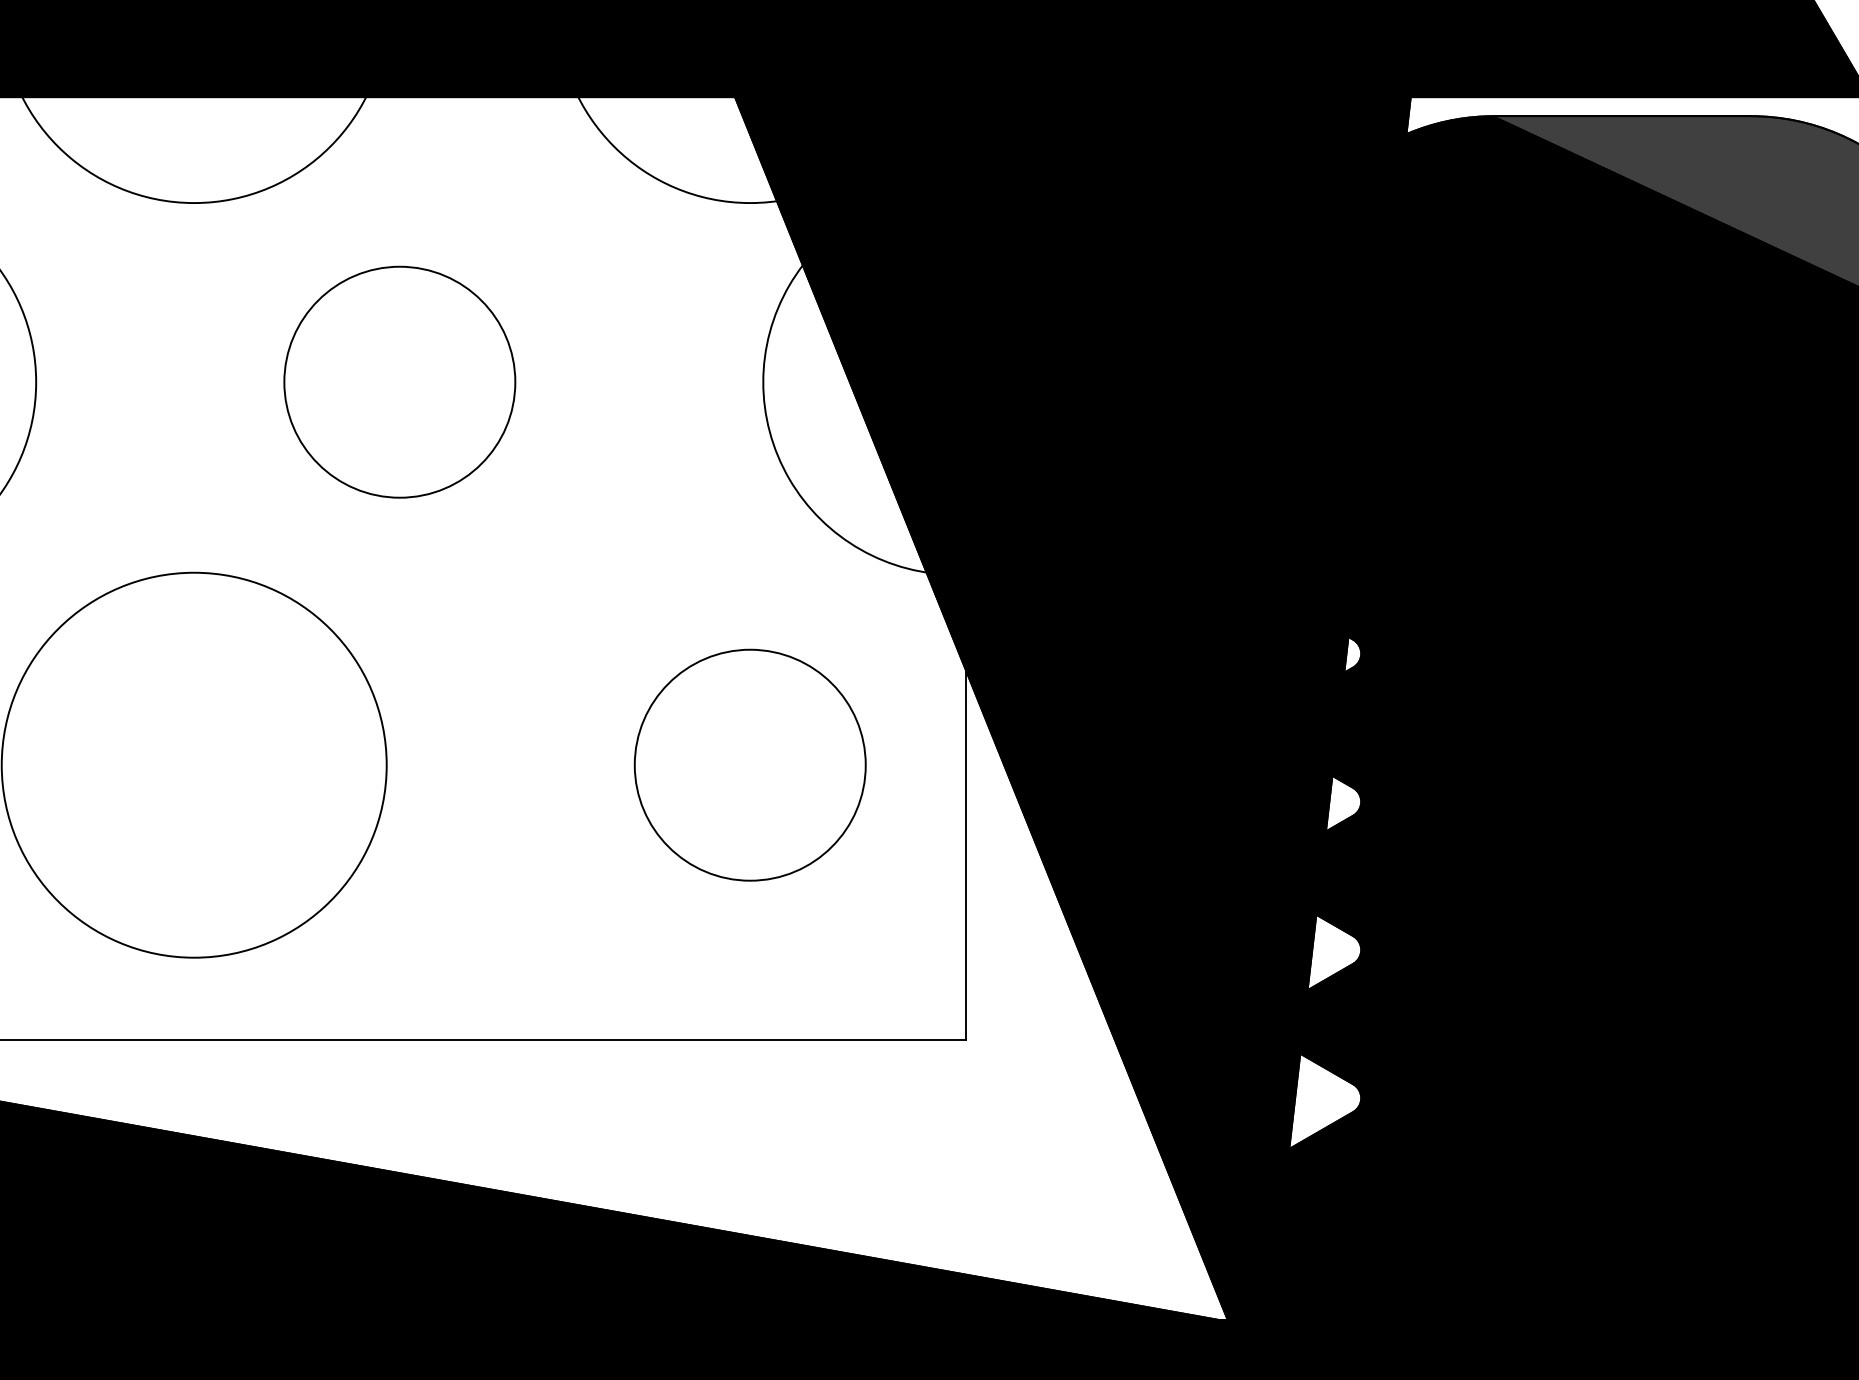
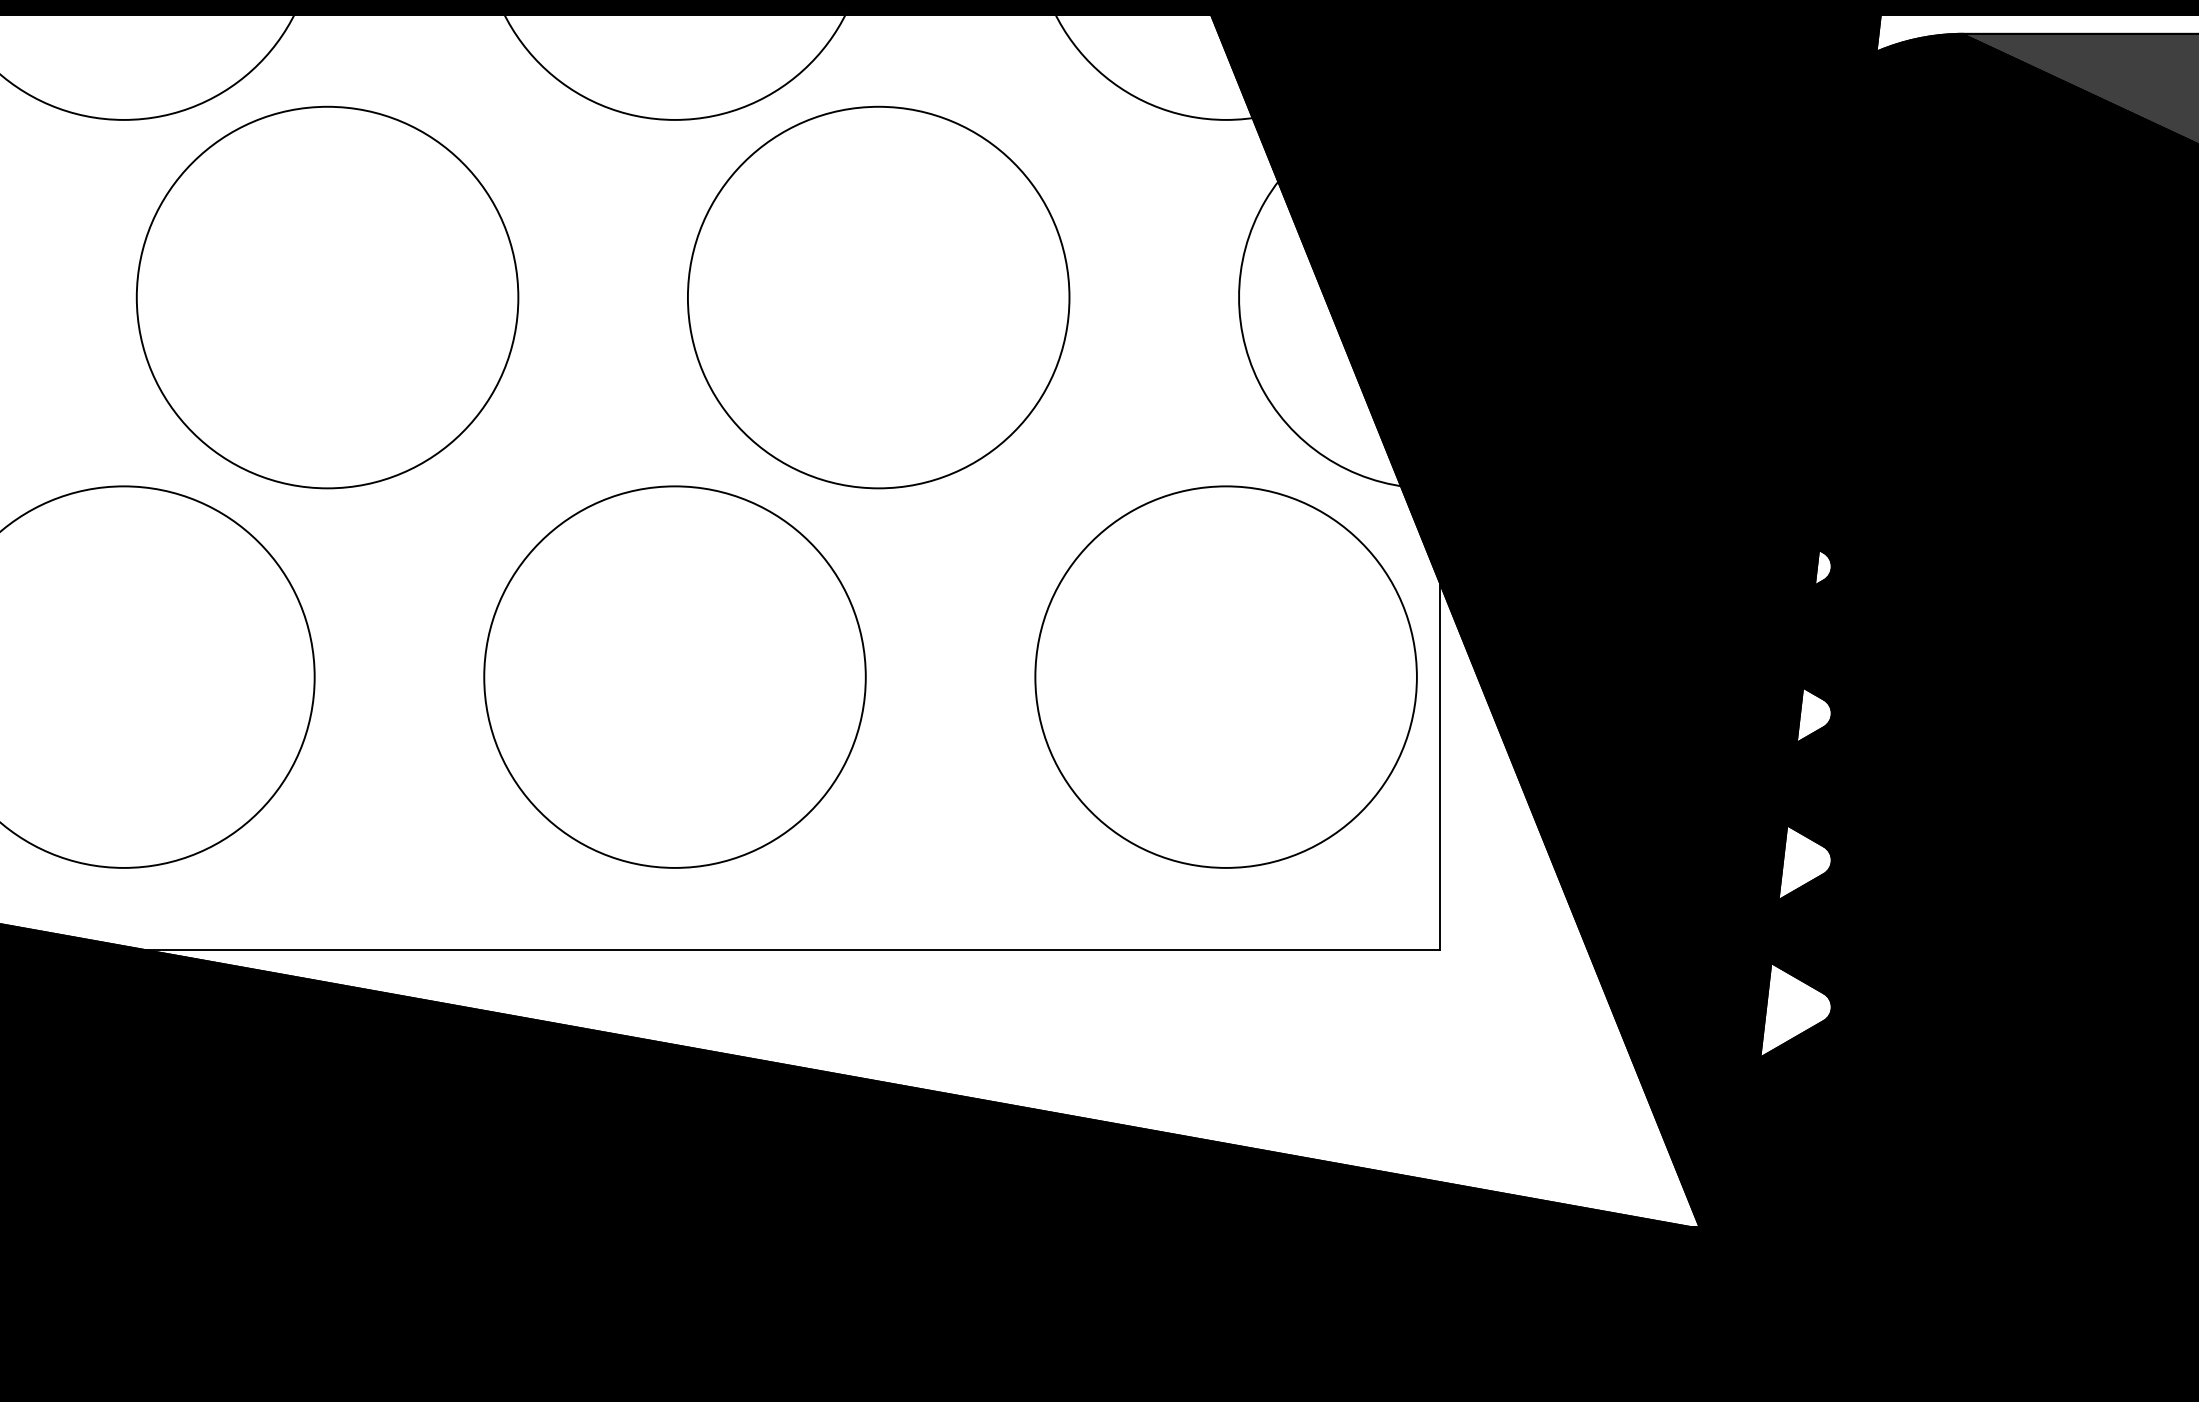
circle: (399, 382) -> (878, 297), size x1.67
circle: (749, 764) -> (1225, 676), size x1.67

